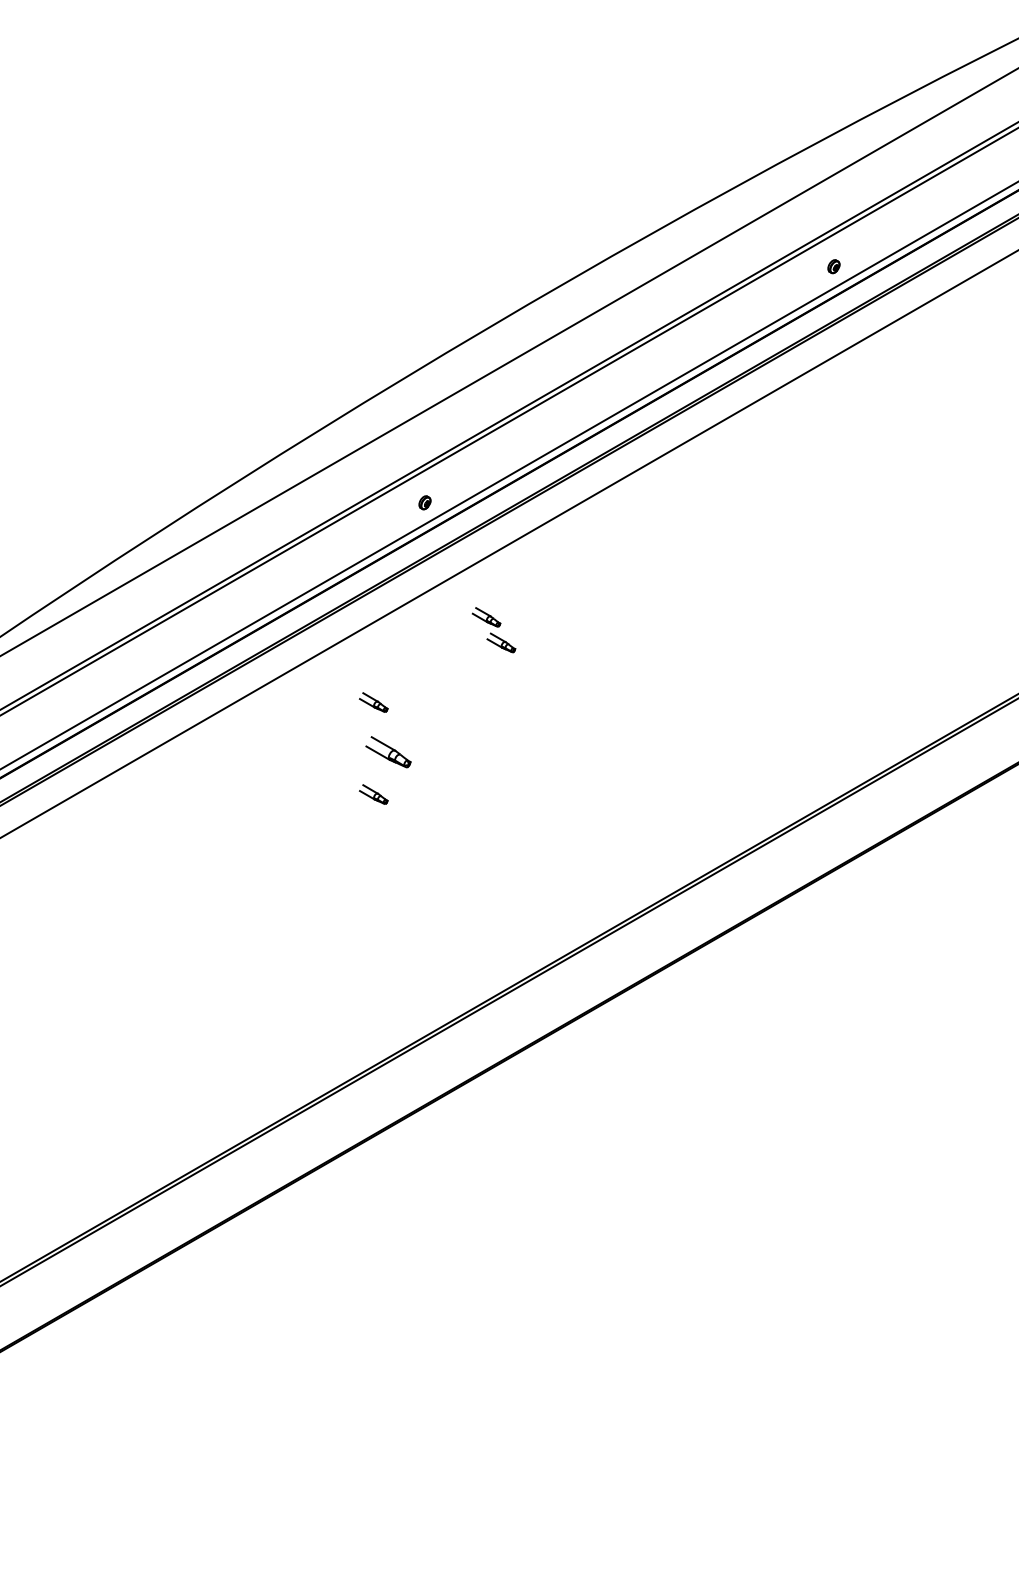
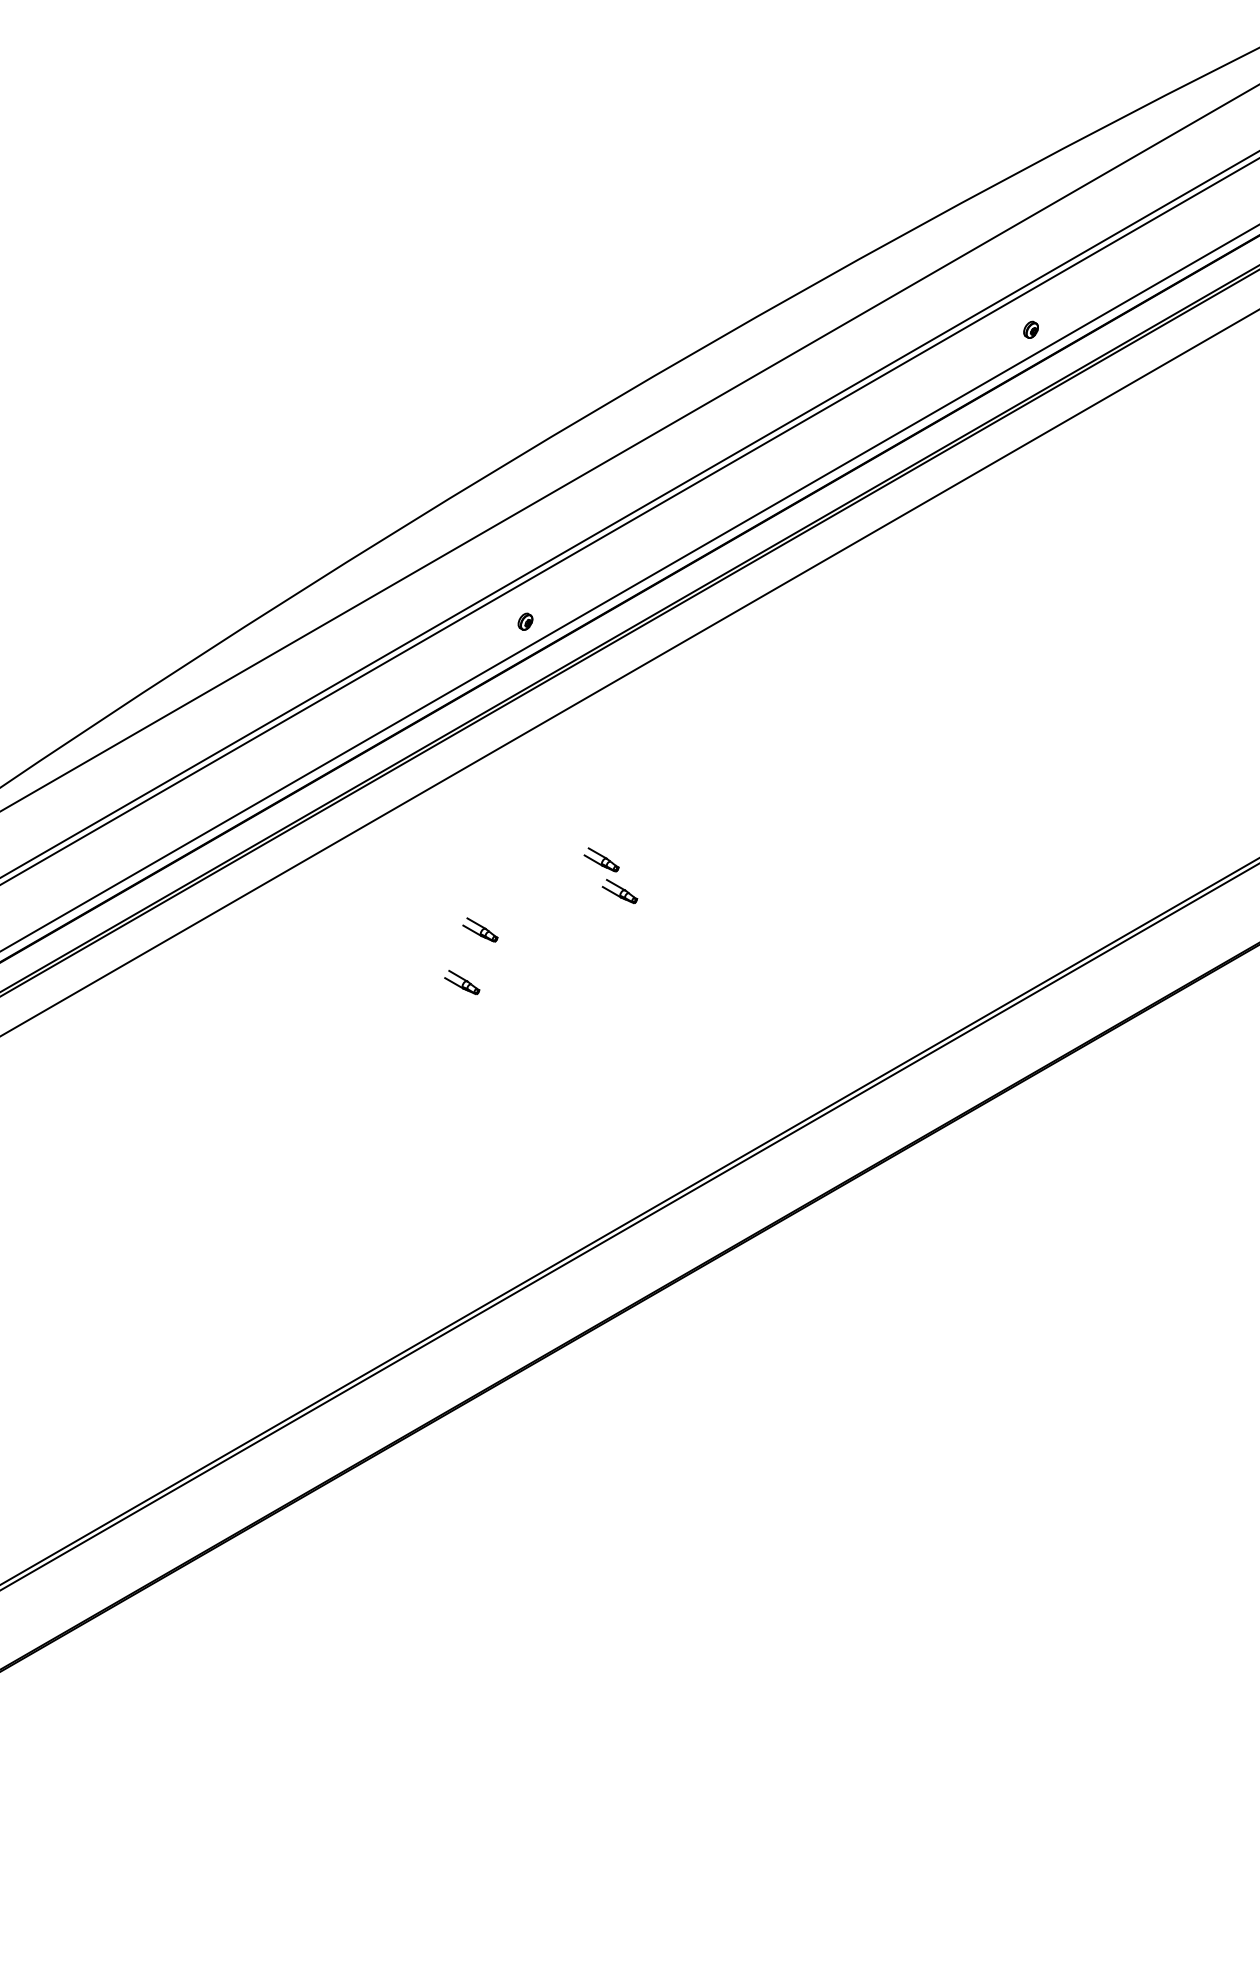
part: (493, 630) -> (610, 876), moved
part: (373, 702) -> (461, 868), removed
part: (388, 751) -> (480, 929), size x0.62

